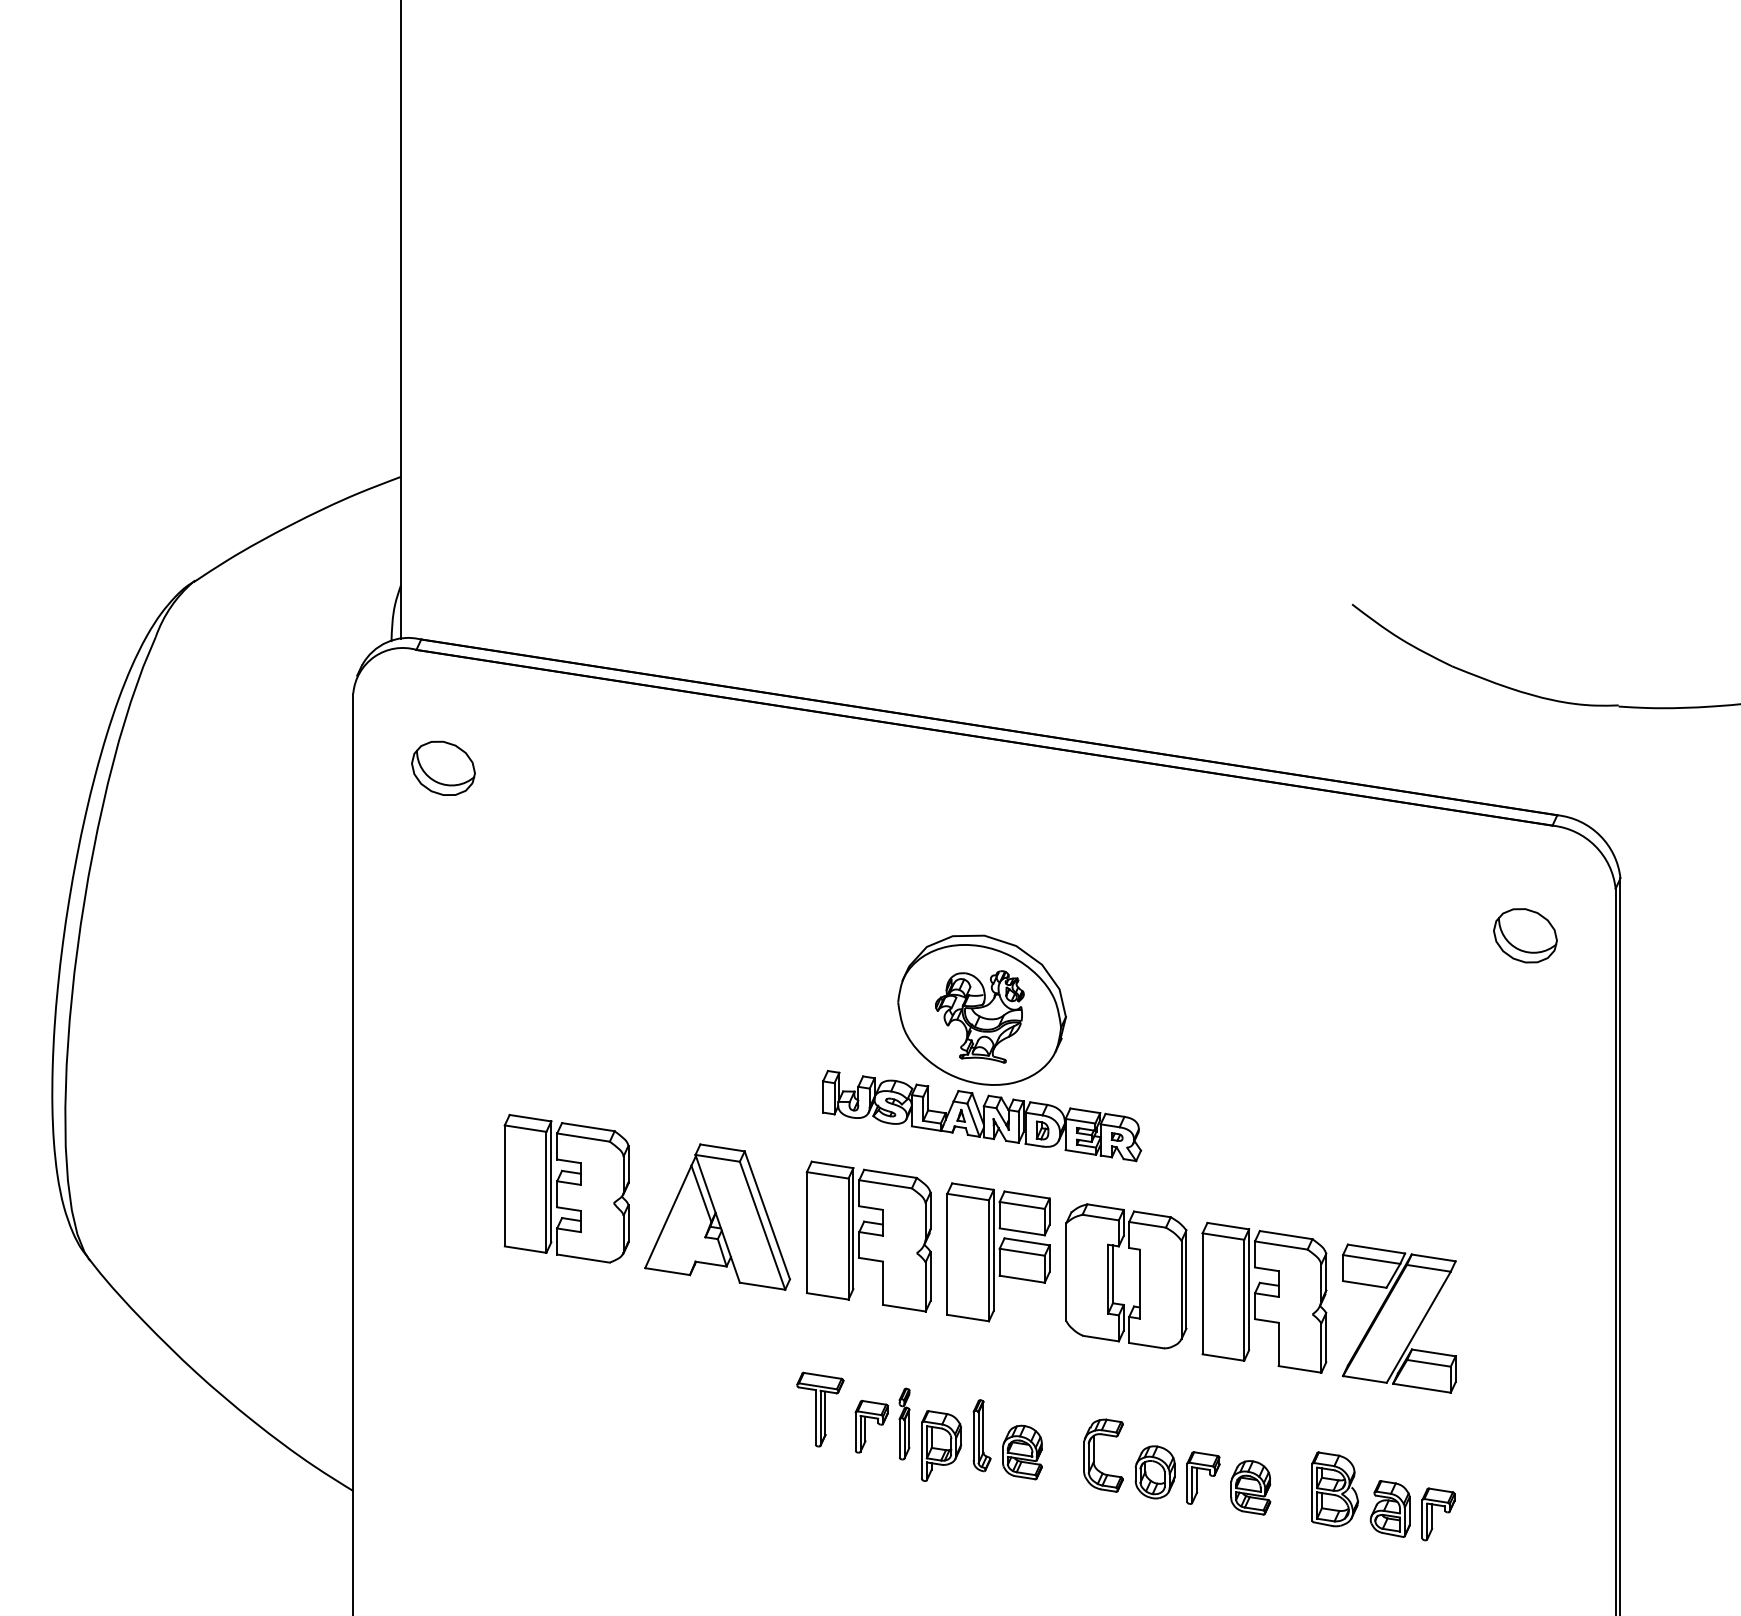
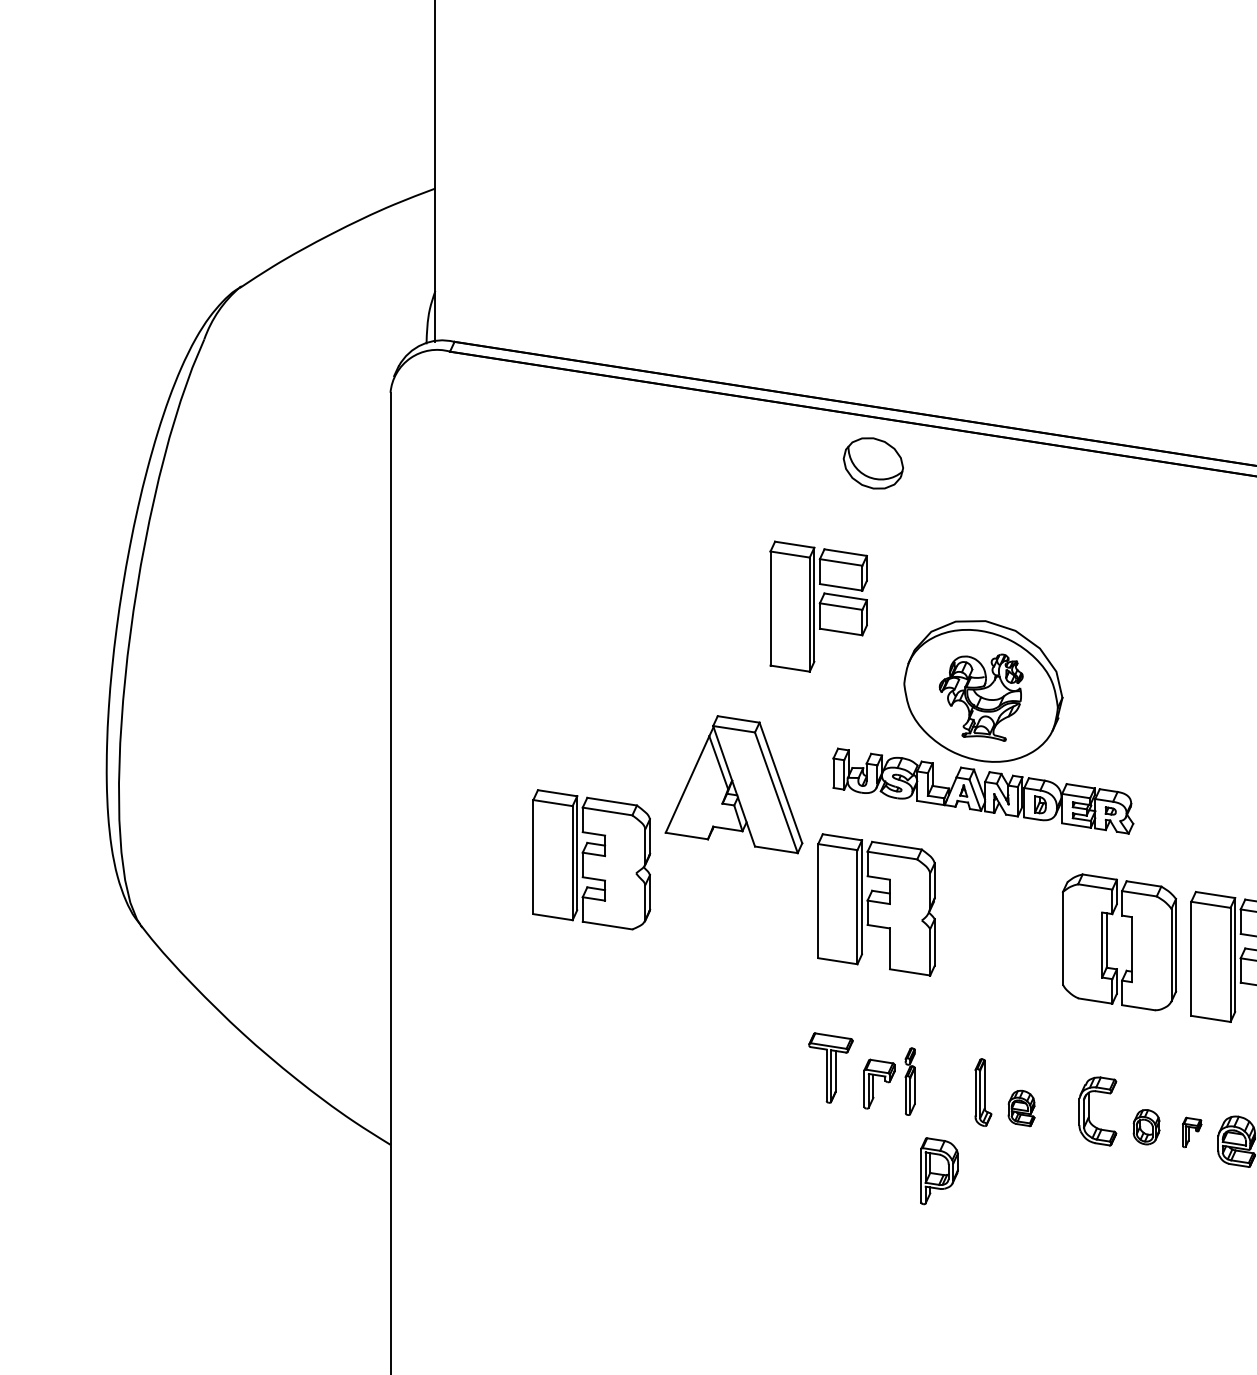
part: (443, 767) -> (873, 462), moved
part: (717, 1216) -> (733, 784), moved
part: (998, 1252) -> (818, 606), moved
part: (941, 1445) -> (939, 1170), moved
part: (1022, 1452) -> (1021, 1108), size x0.7
part: (1154, 1472) -> (1145, 1127), size x0.7
part: (1203, 1477) -> (1192, 1132), size x0.6

